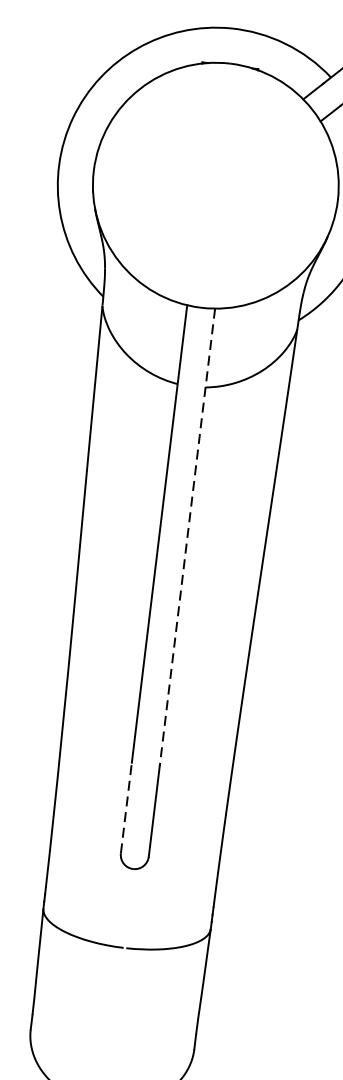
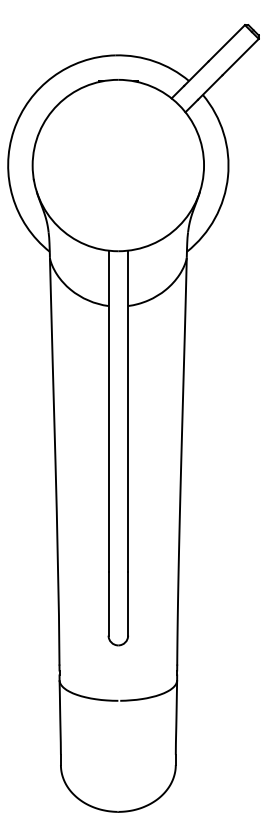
line: (187, 537) -> (128, 411), dashed -> solid
line: (126, 807) -> (108, 603), dashed -> solid

